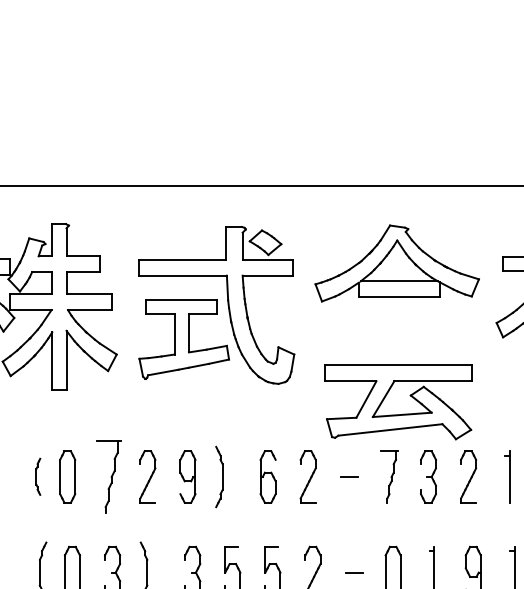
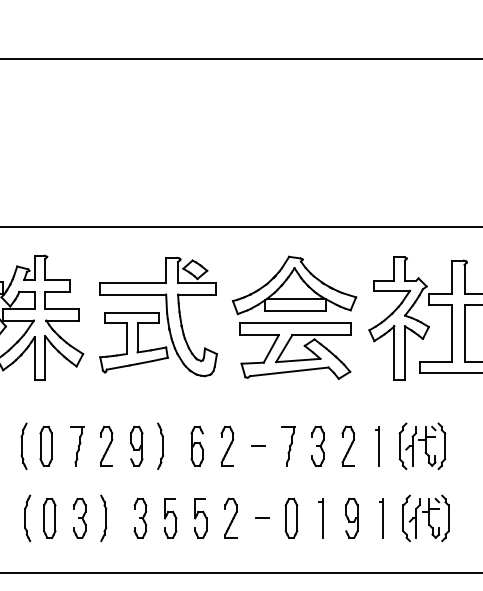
part: (409, 396) -> (303, 346), moved
part: (37, 475) -> (23, 445), size x1.67
part: (109, 477) -> (77, 446), size x0.71

